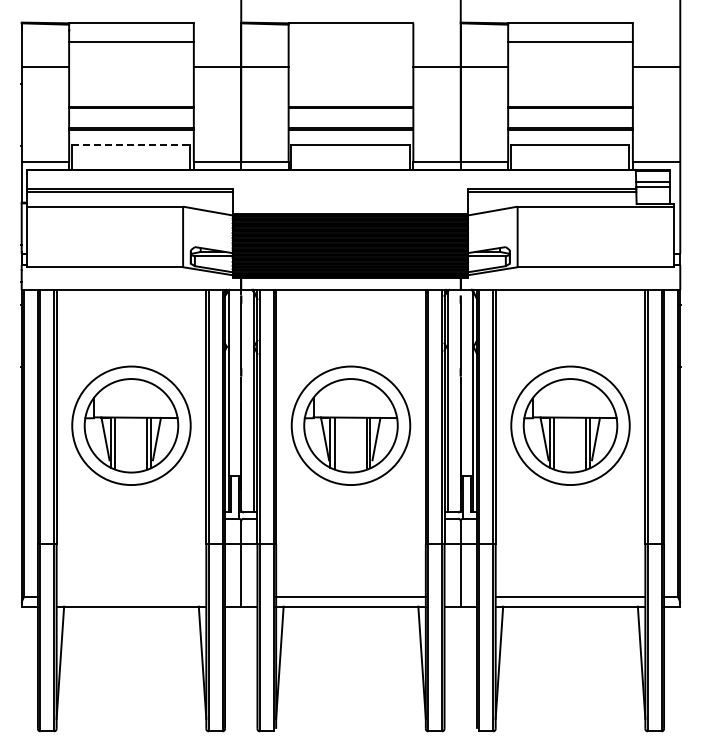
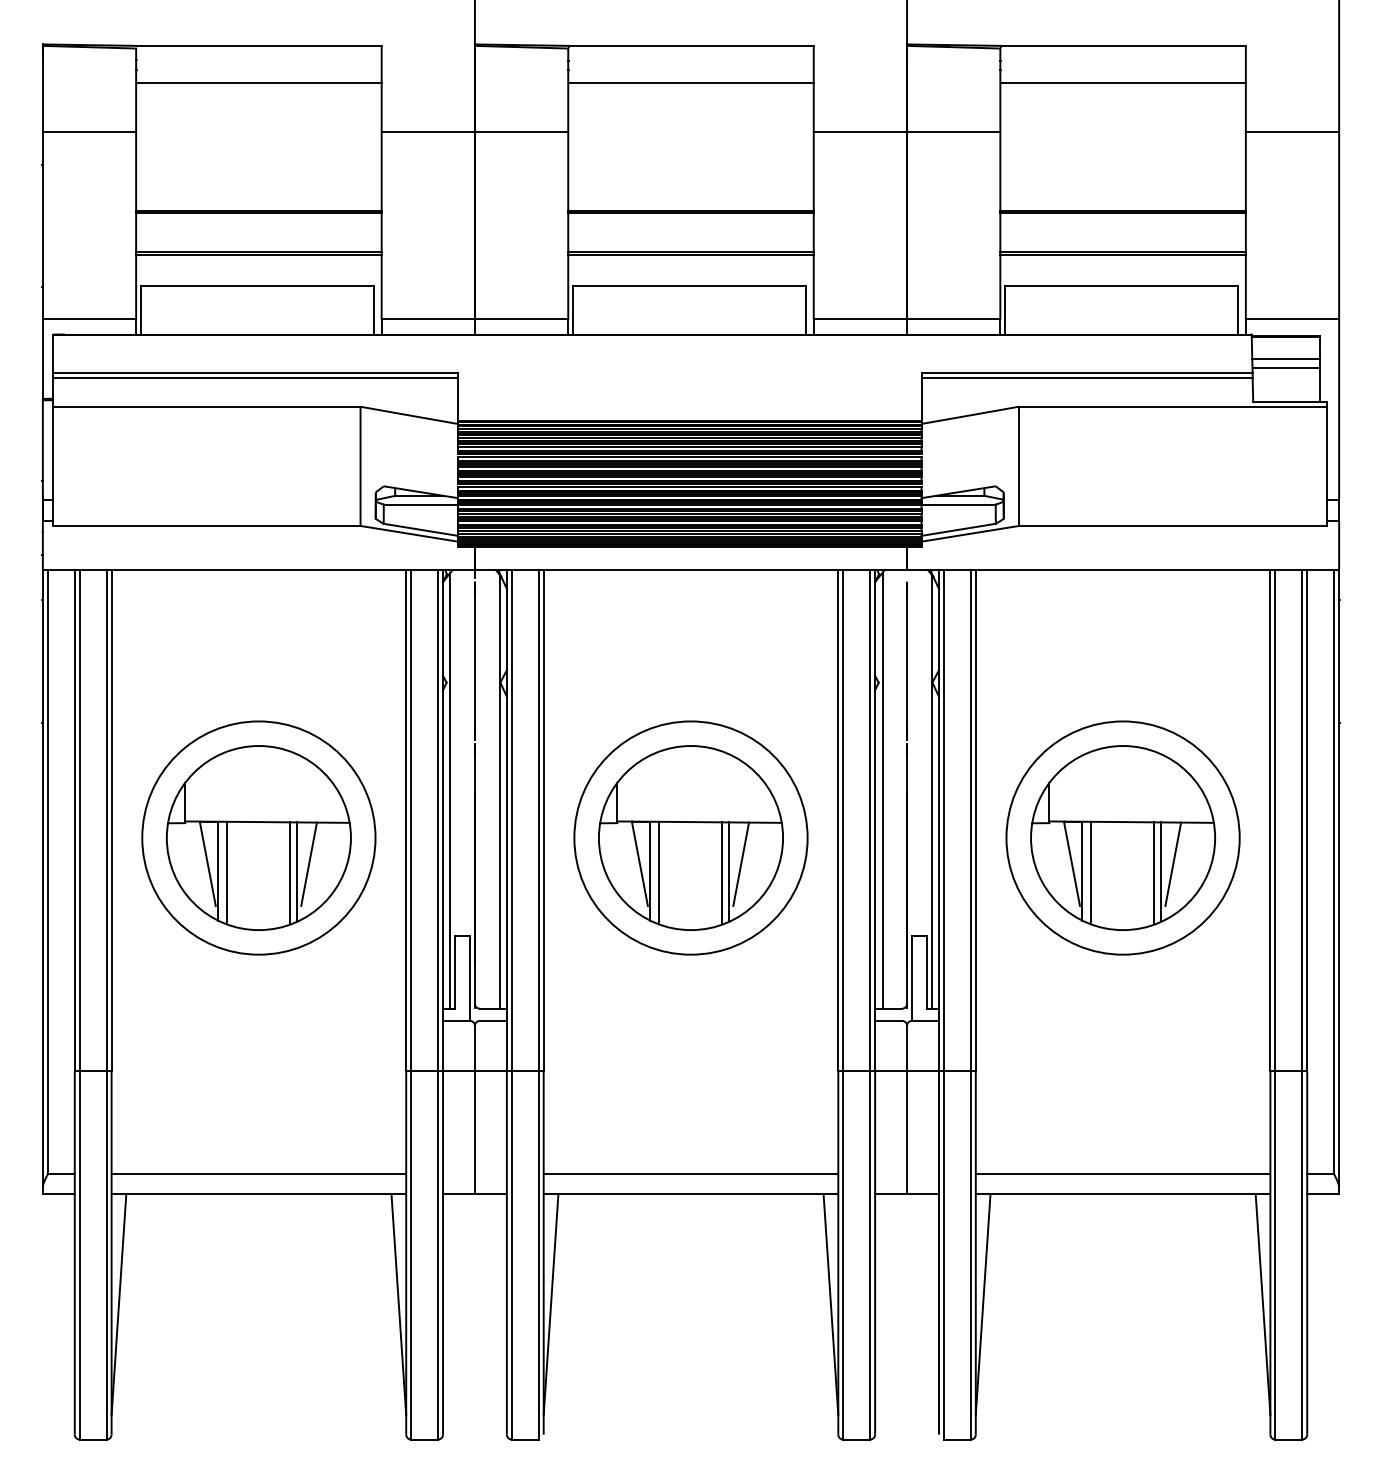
line: (350, 42) -> (690, 83), added
line: (131, 145) -> (258, 286), dashed -> solid
line: (131, 596) -> (258, 1174), added

